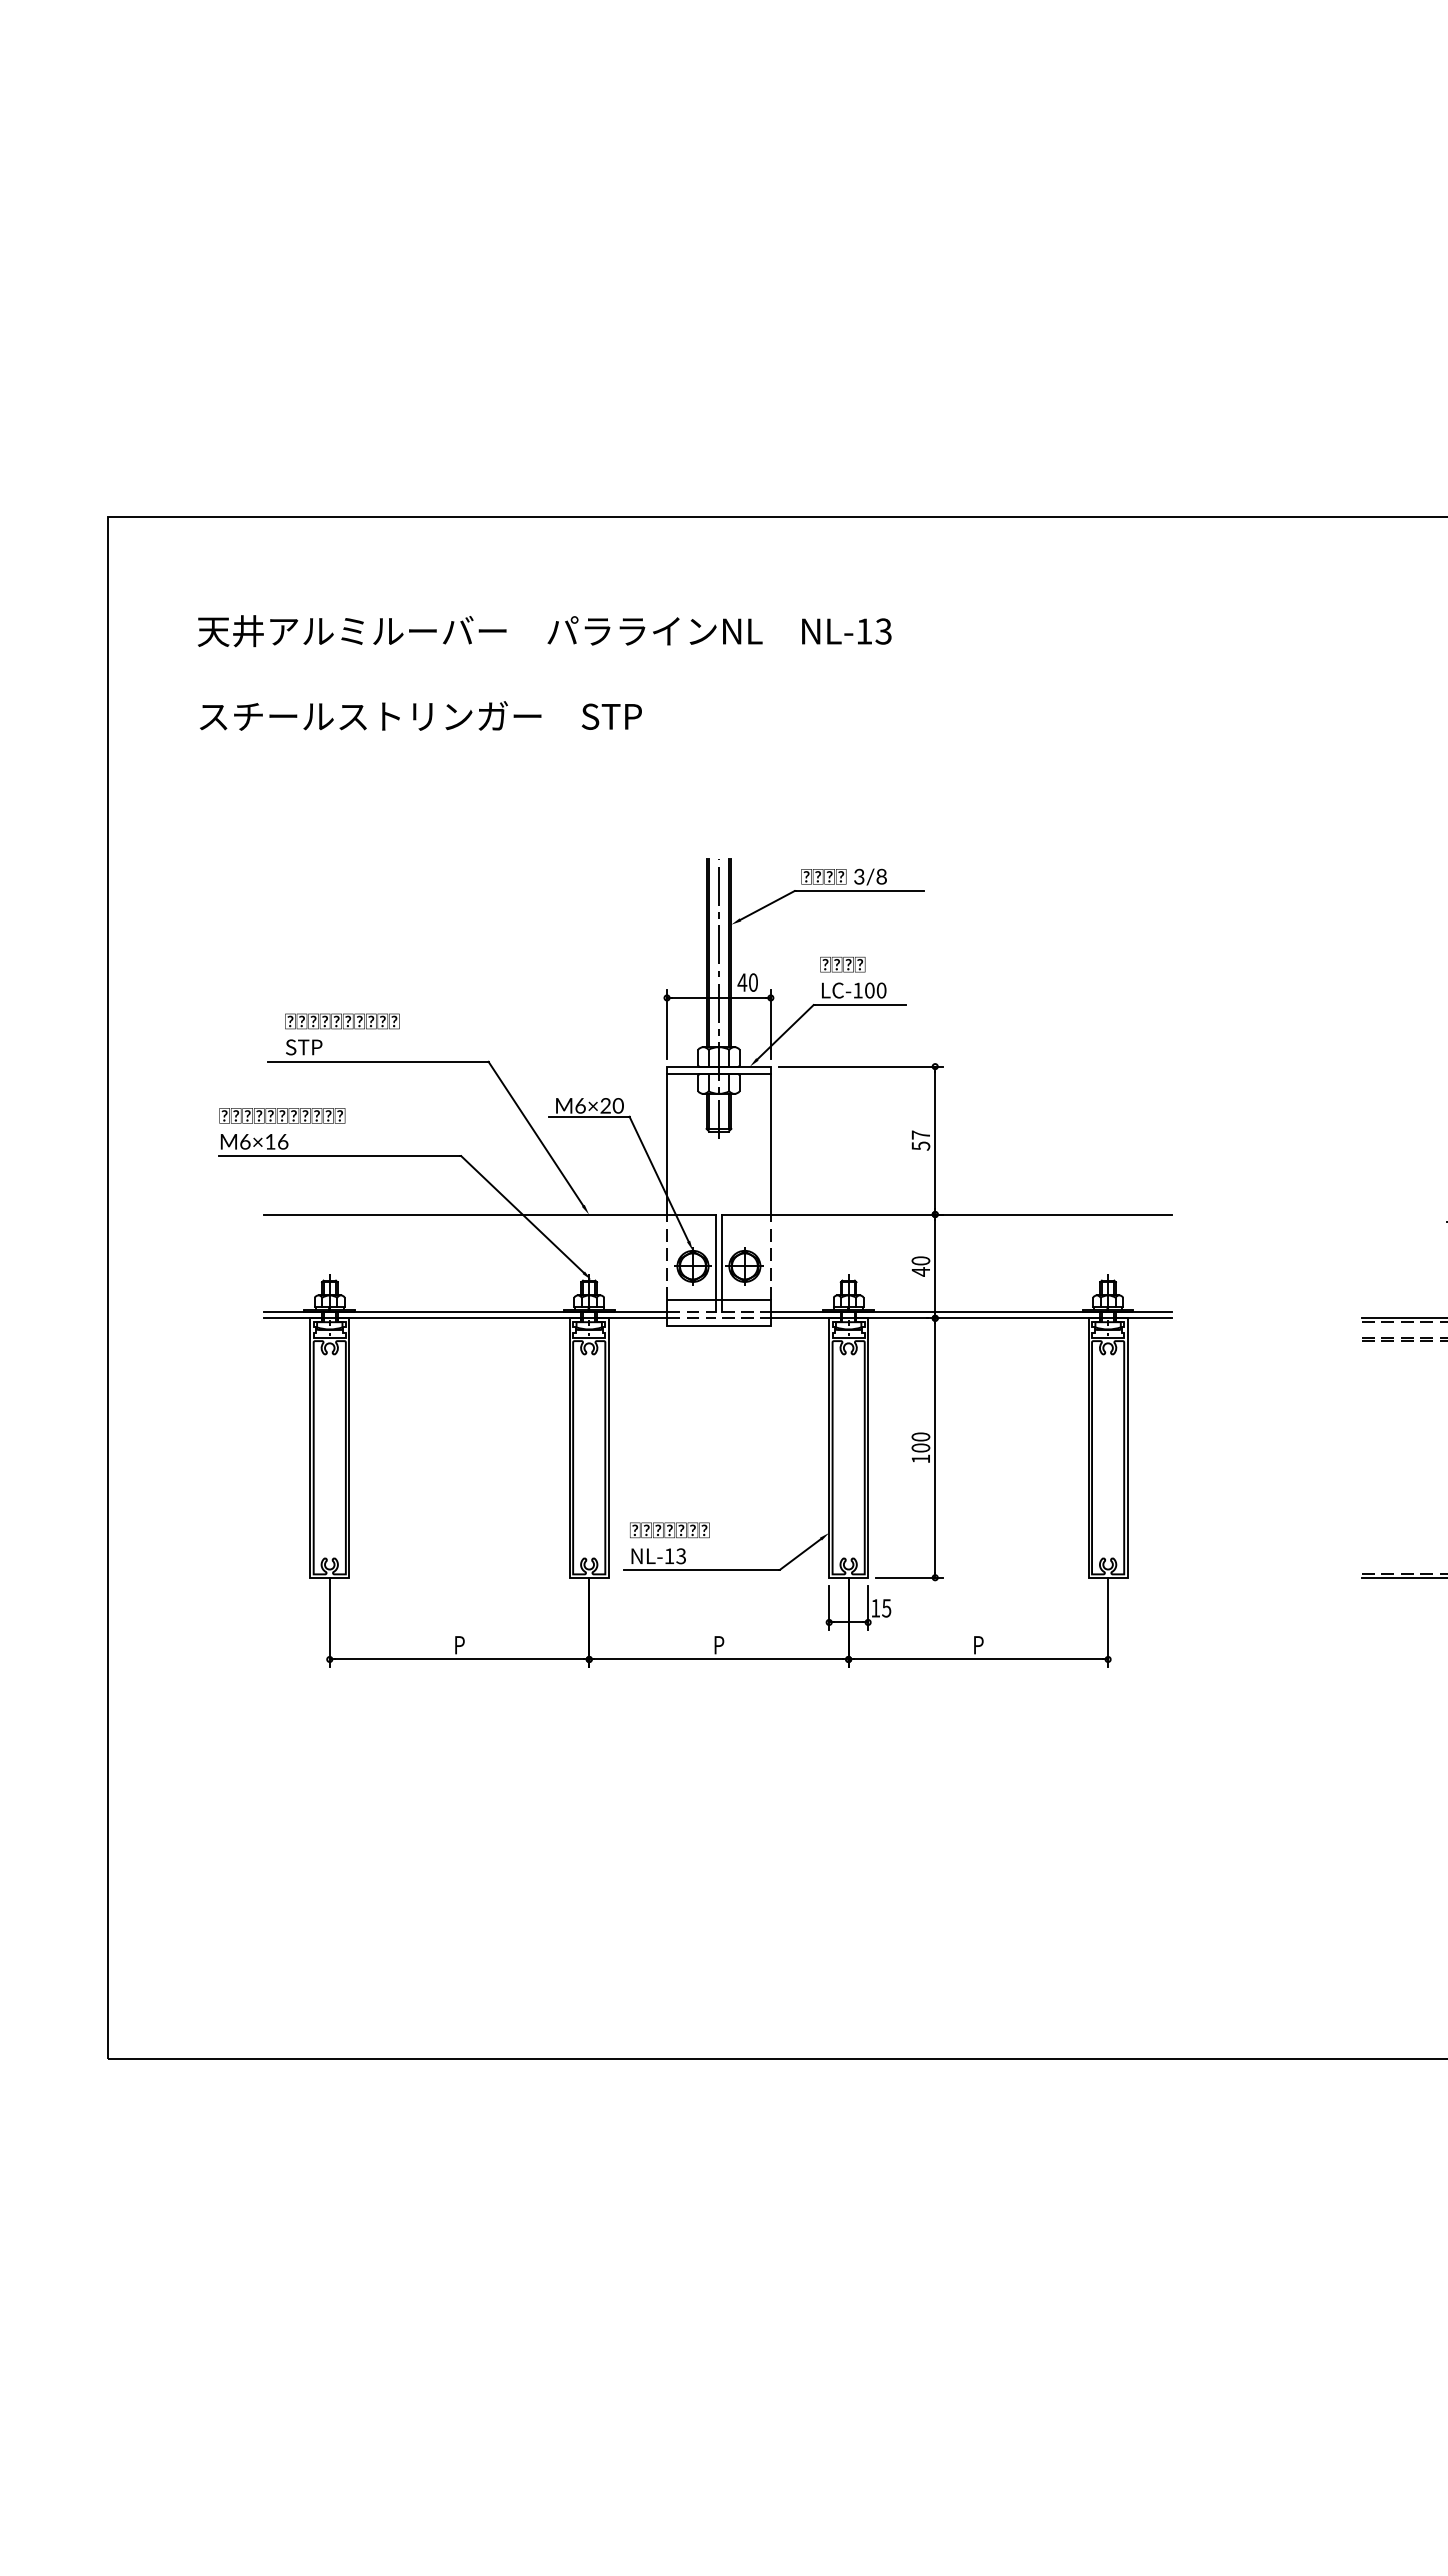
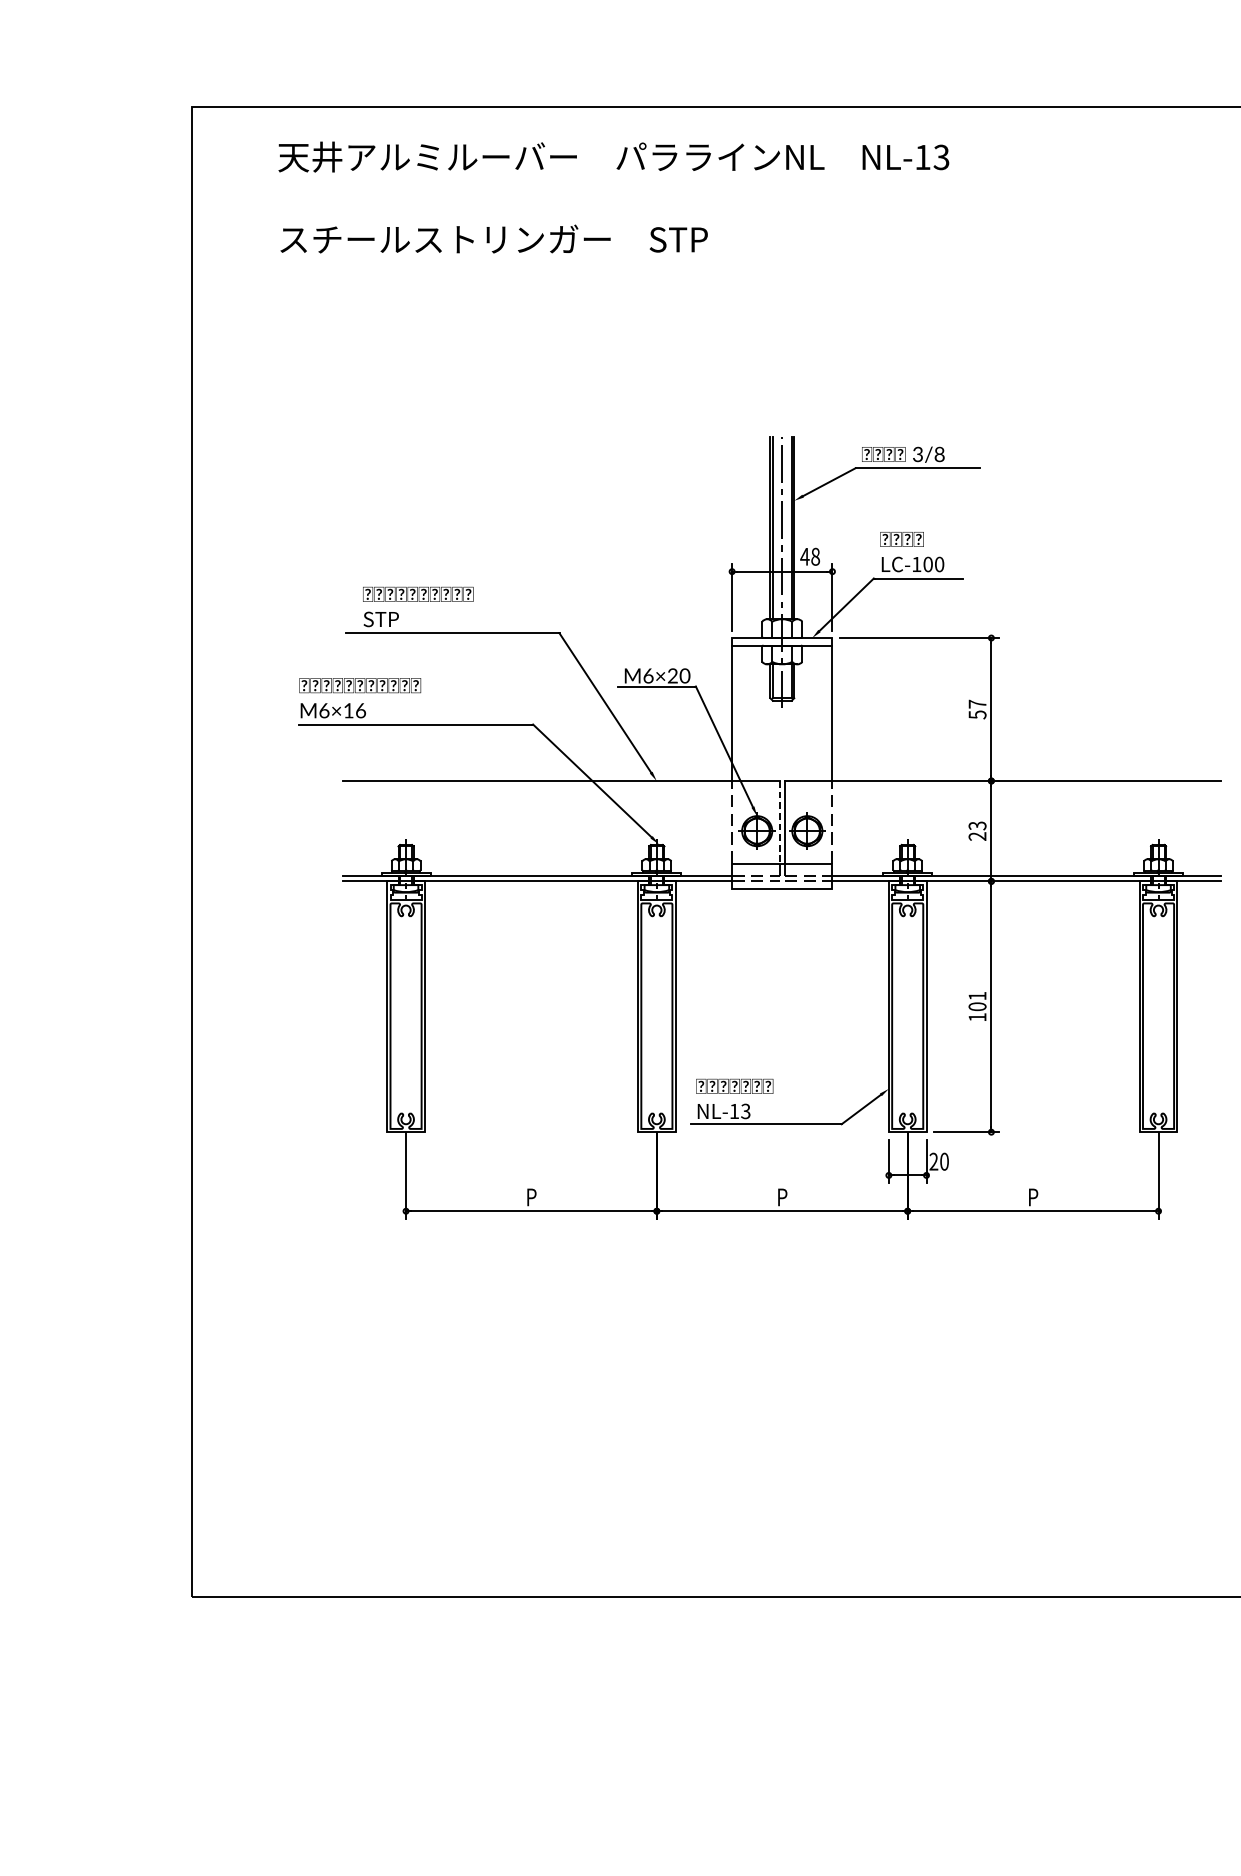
text: (544, 672) -> (613, 197), moved
text: (753, 982) -> (815, 556), 40 -> 48
line: (716, 1257) -> (779, 822), solid -> dashed
text: (920, 1266) -> (977, 831), 40 -> 23
text: (920, 1436) -> (977, 995), 100 -> 101
text: (881, 1608) -> (939, 1161), 15 -> 20

